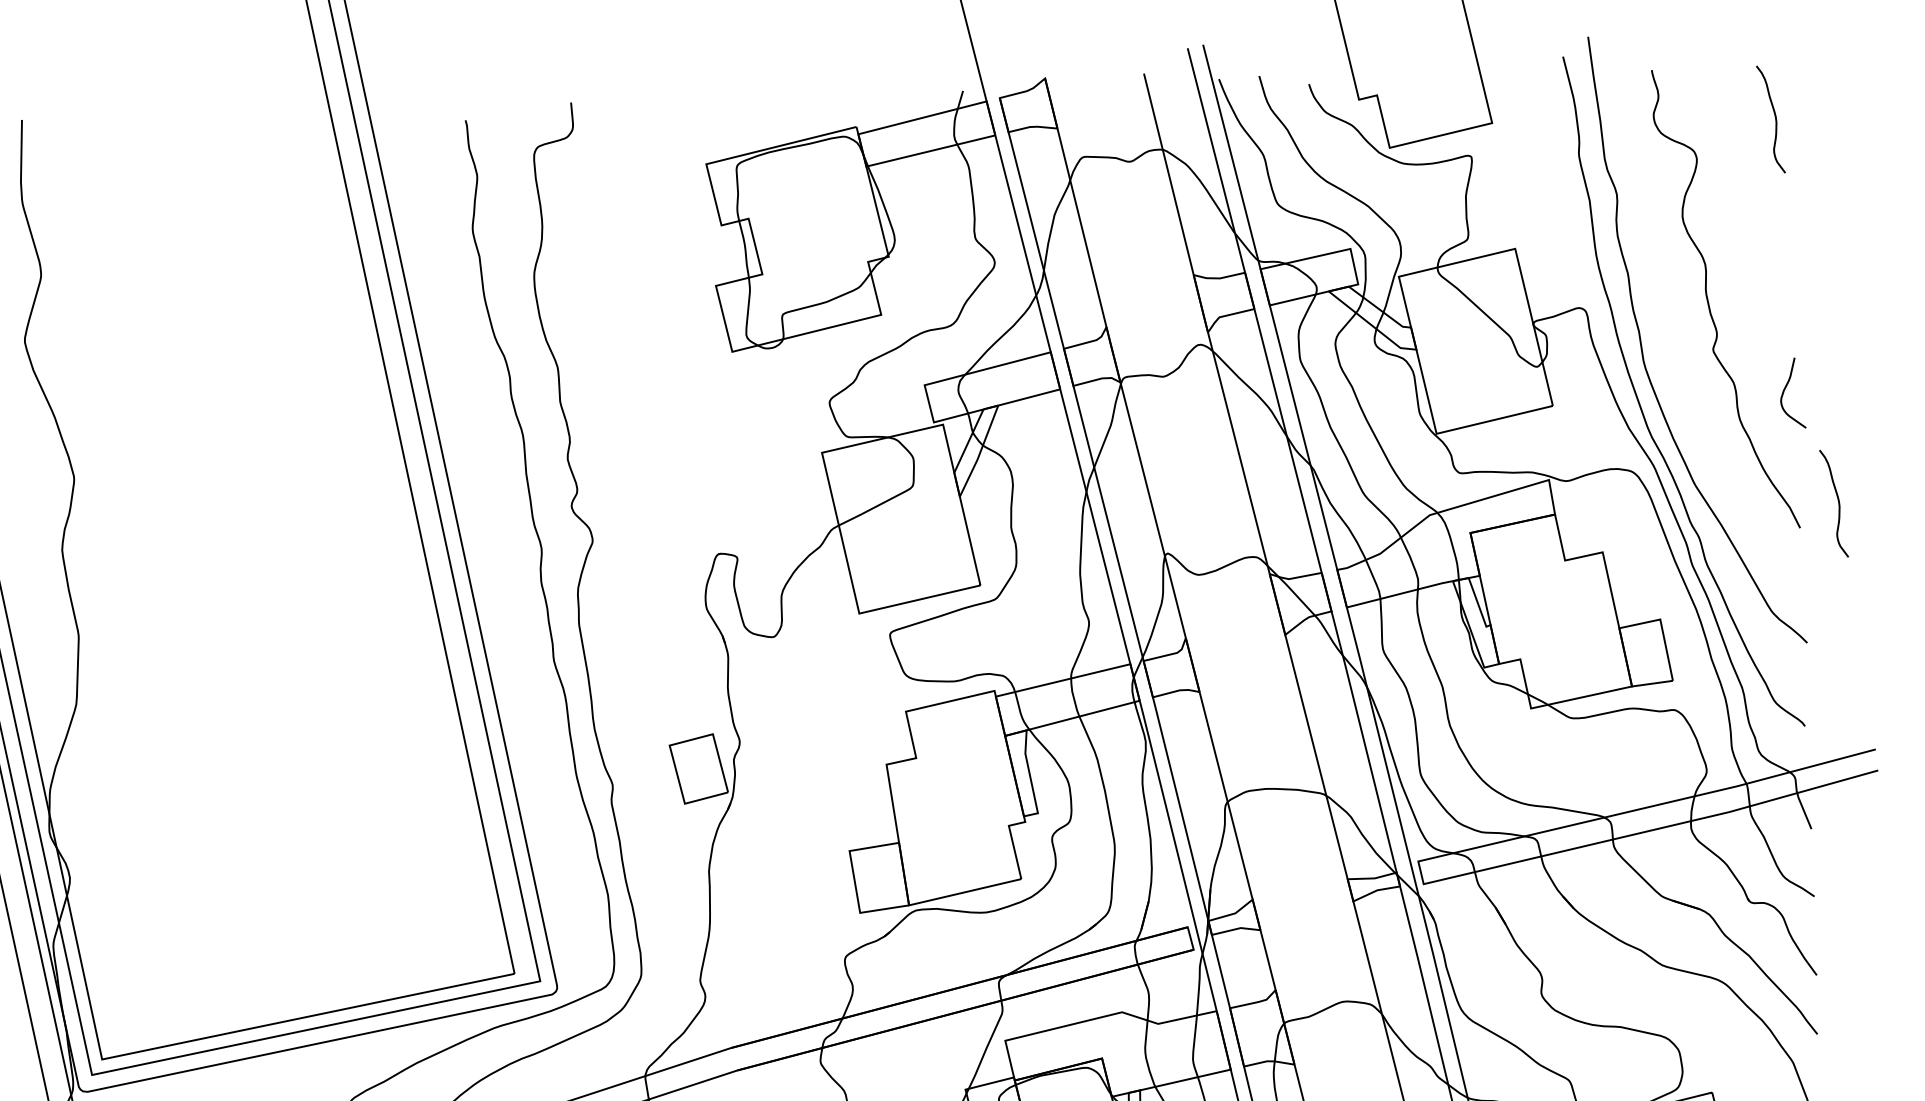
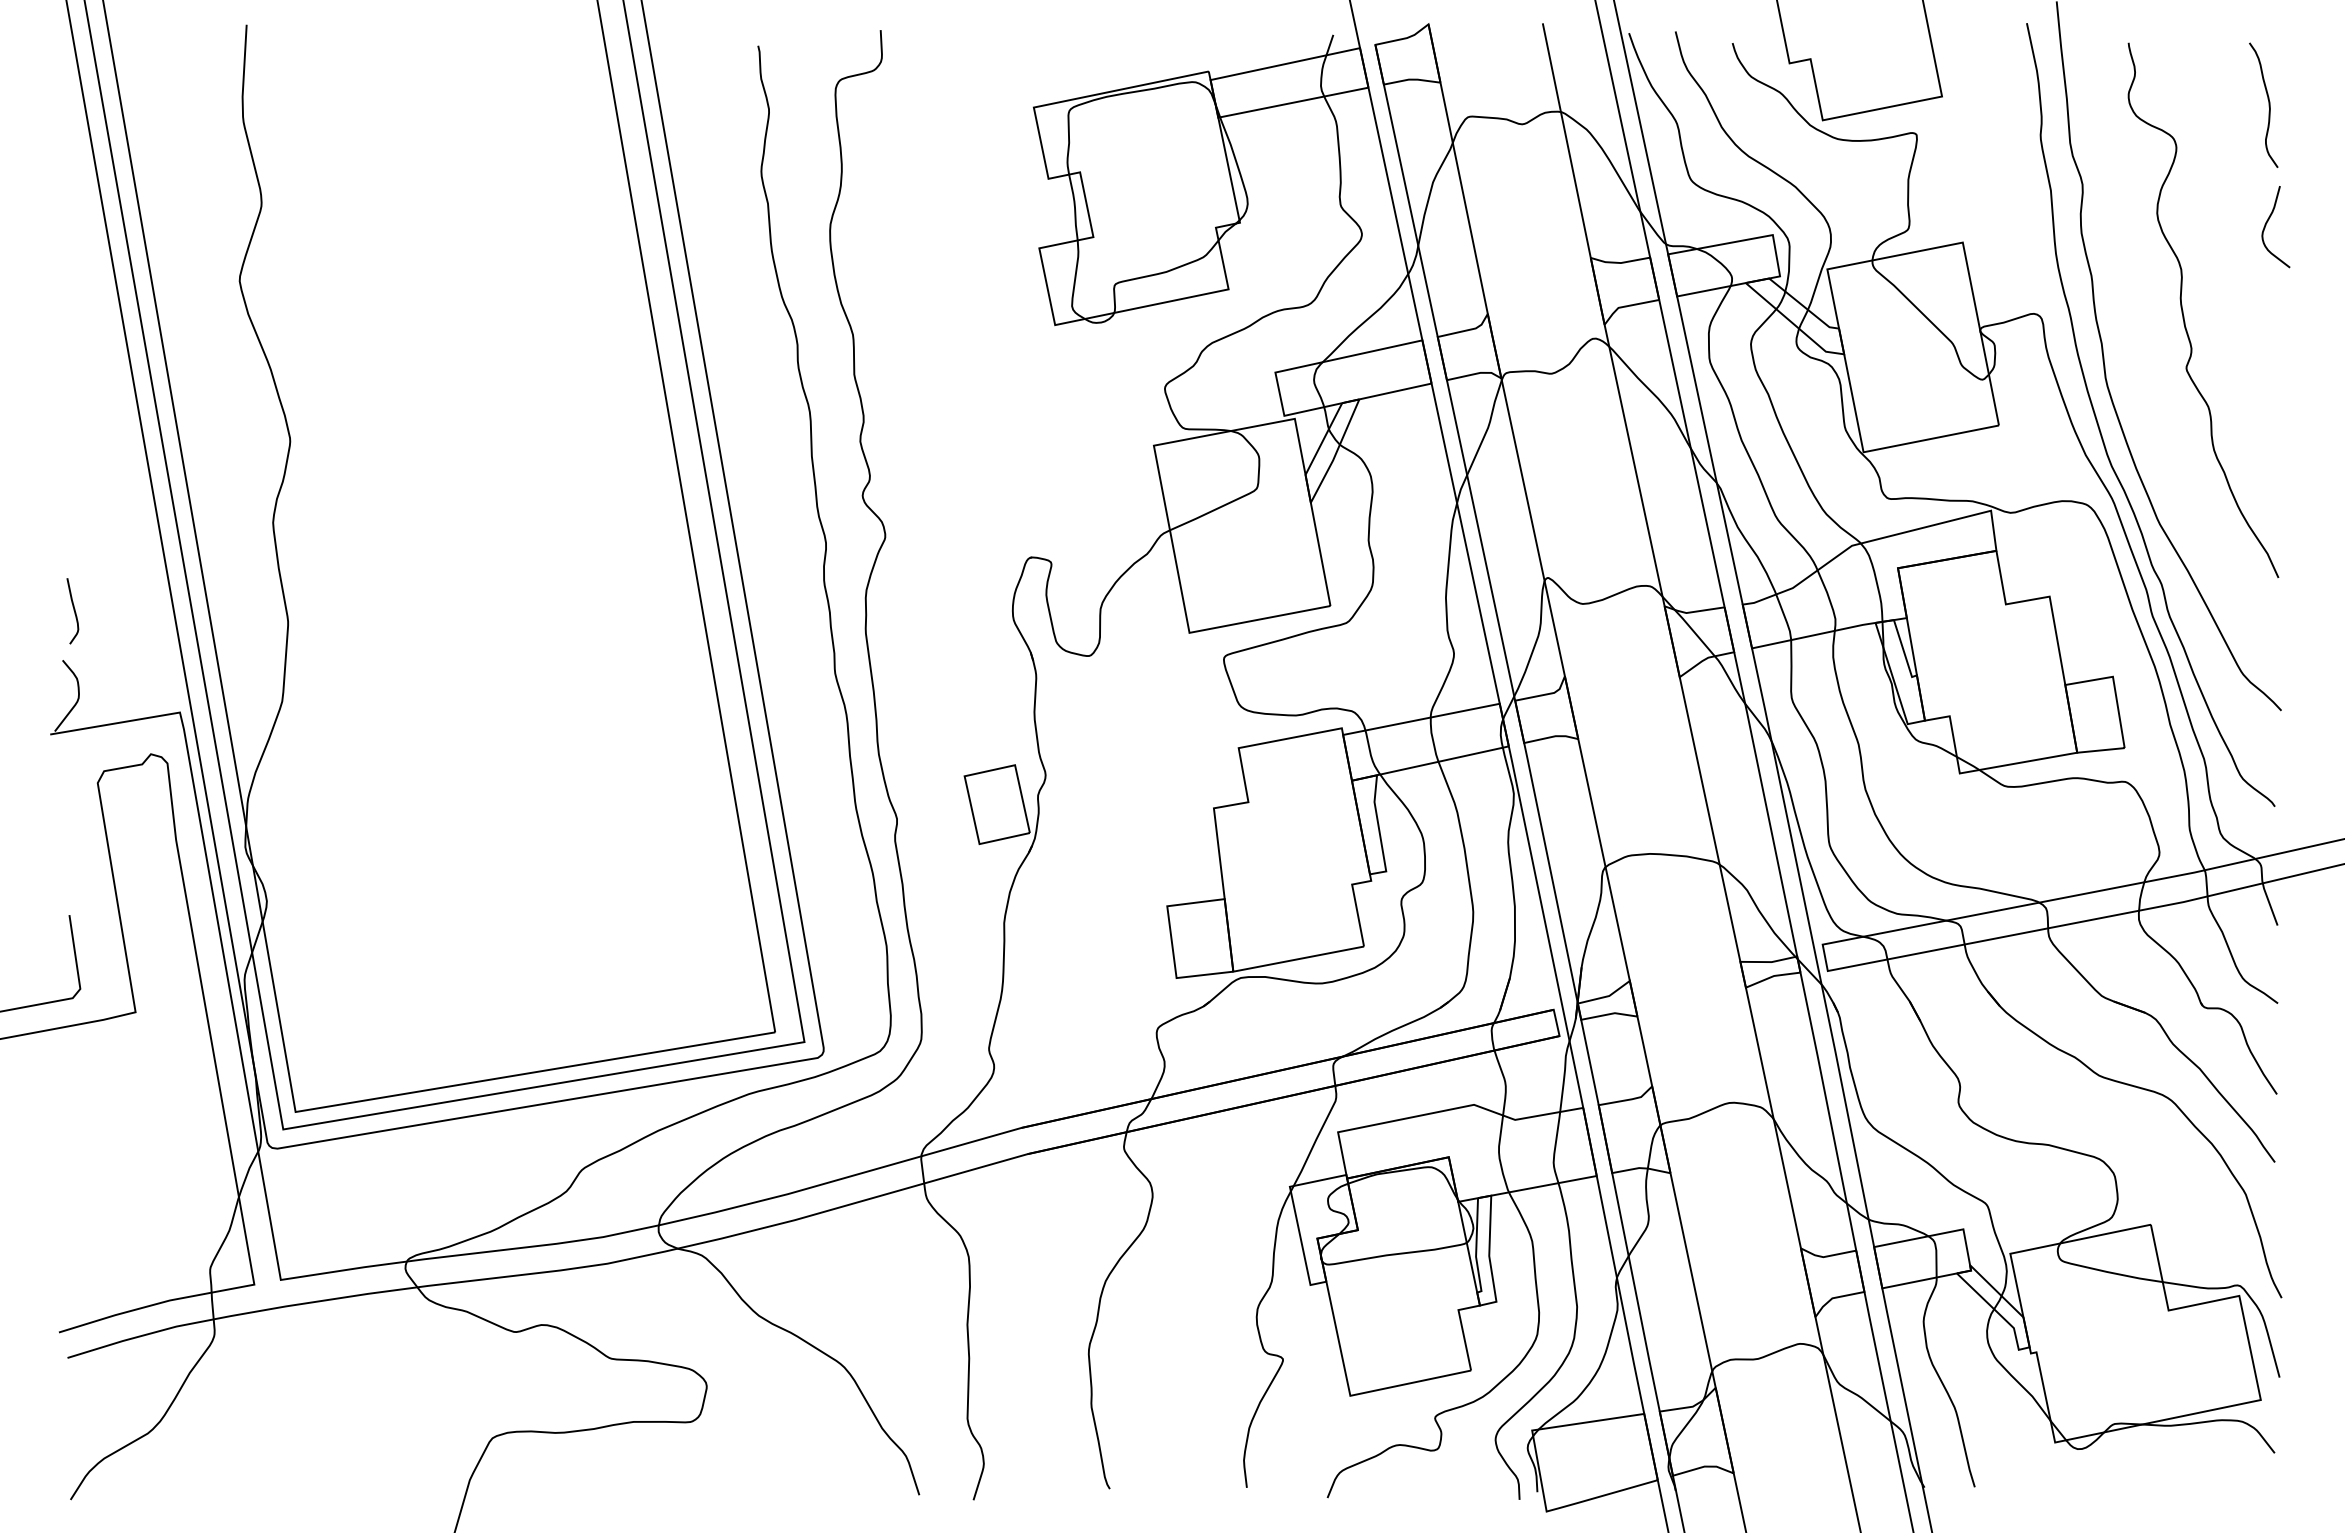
curve: (1785, 390) -> (2267, 223), moved
curve: (1838, 502) -> (2323, 550), removed

